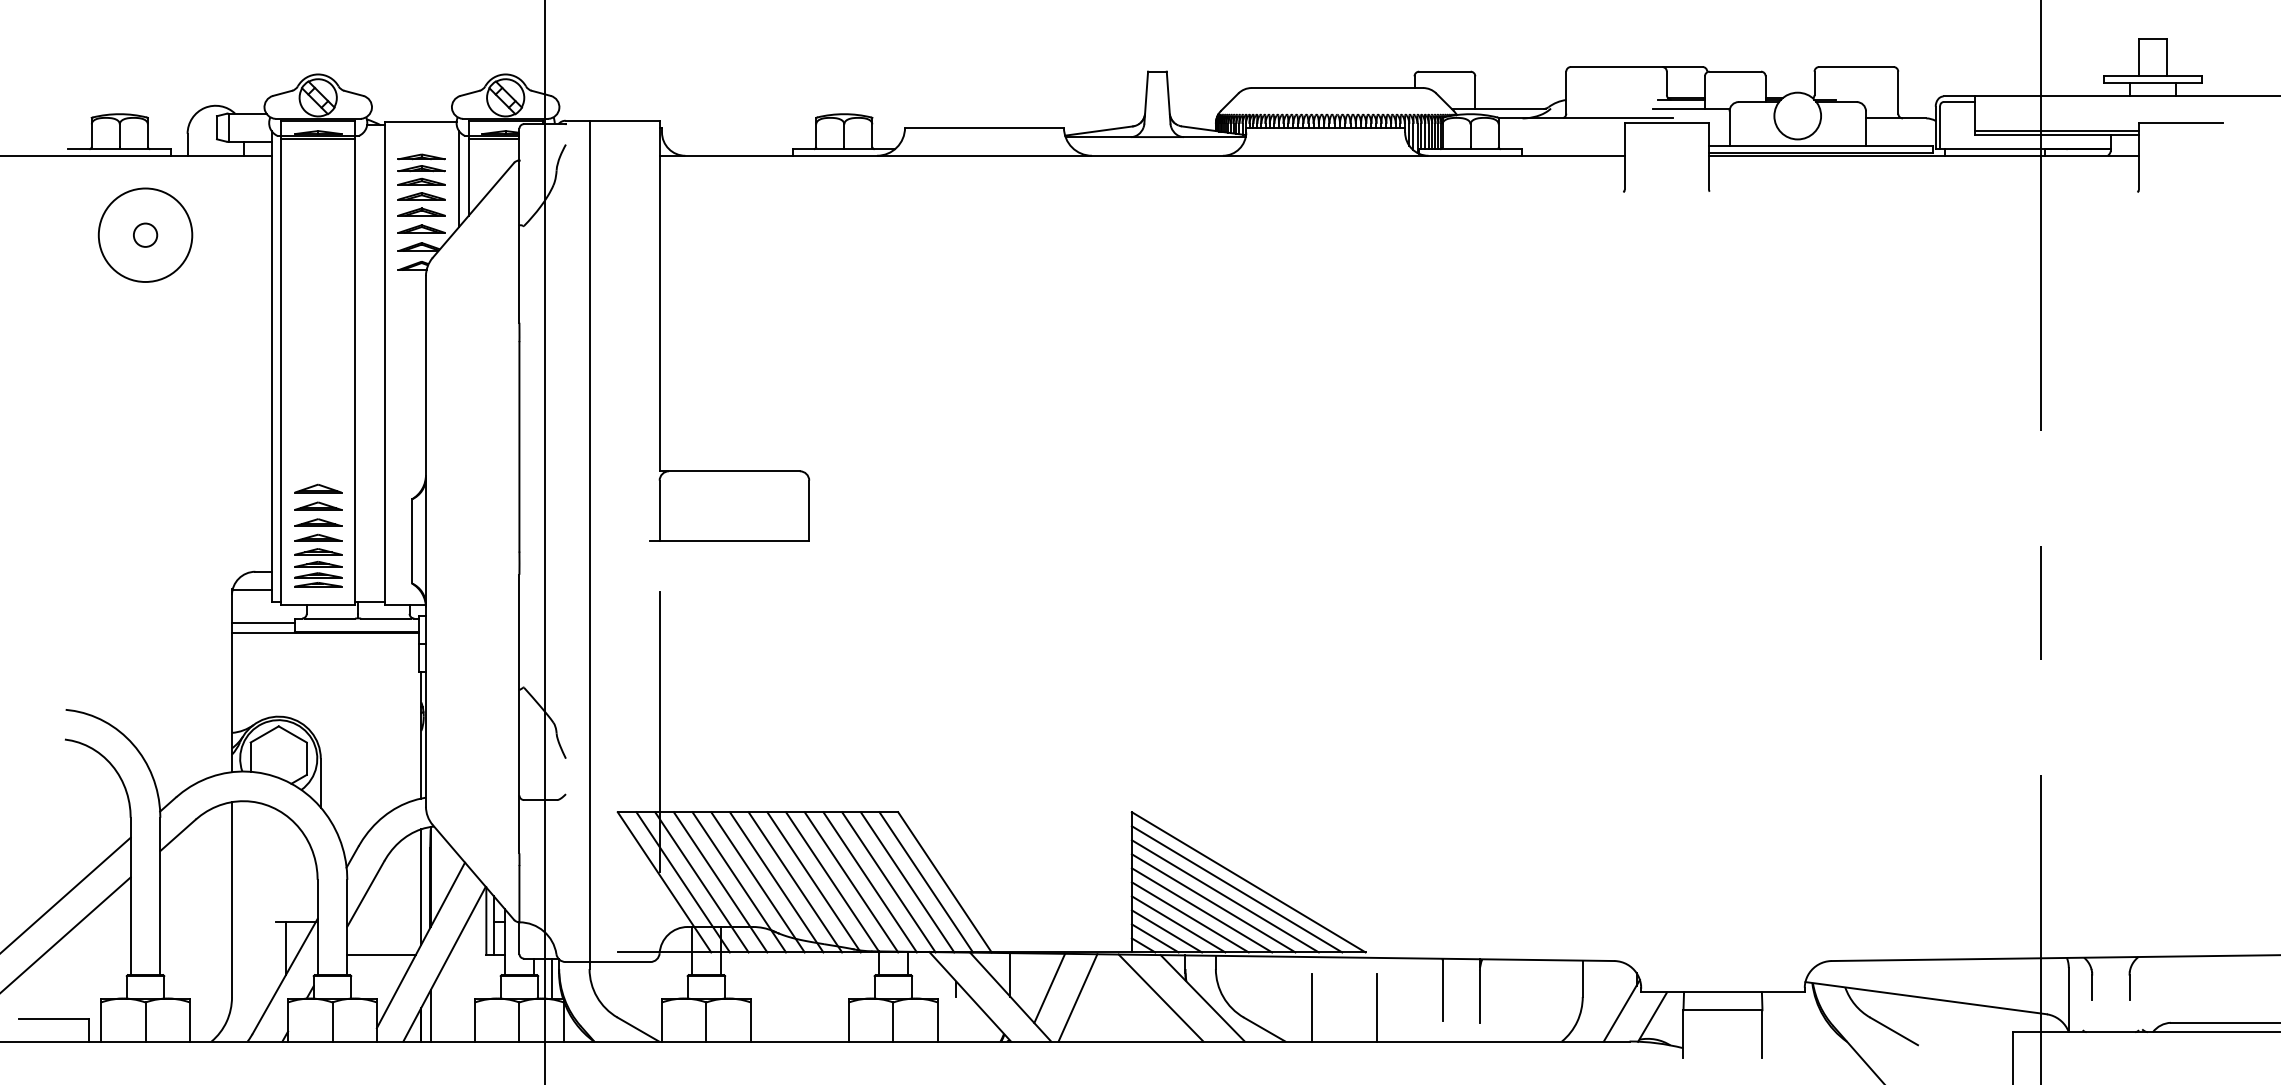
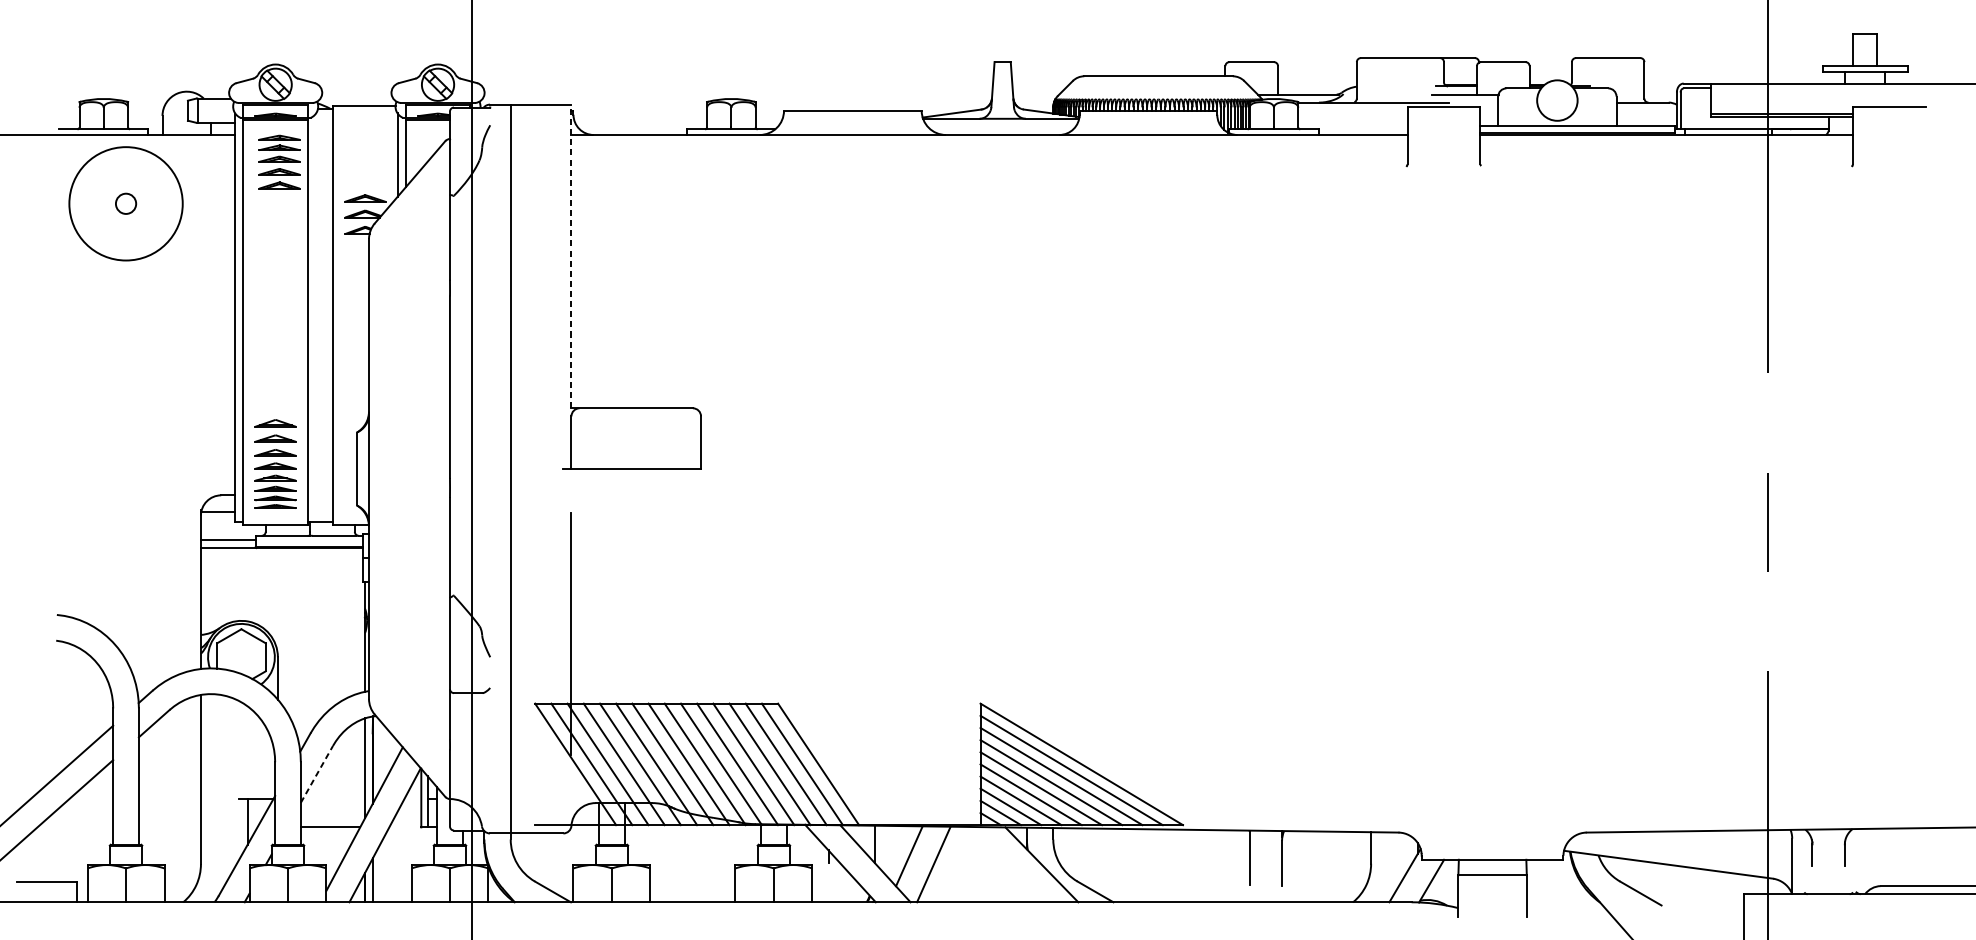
part: (421, 184) -> (279, 161), moved
circle: (145, 234) -> (126, 203), size x1.4
line: (659, 295) -> (571, 256), solid -> dashed
line: (365, 893) -> (316, 774), solid -> dashed
line: (552, 978) -> (478, 847), removed
line: (1160, 997) -> (1005, 864), removed
line: (1311, 1007) -> (1136, 872), removed
line: (1377, 1007) -> (1193, 872), removed

